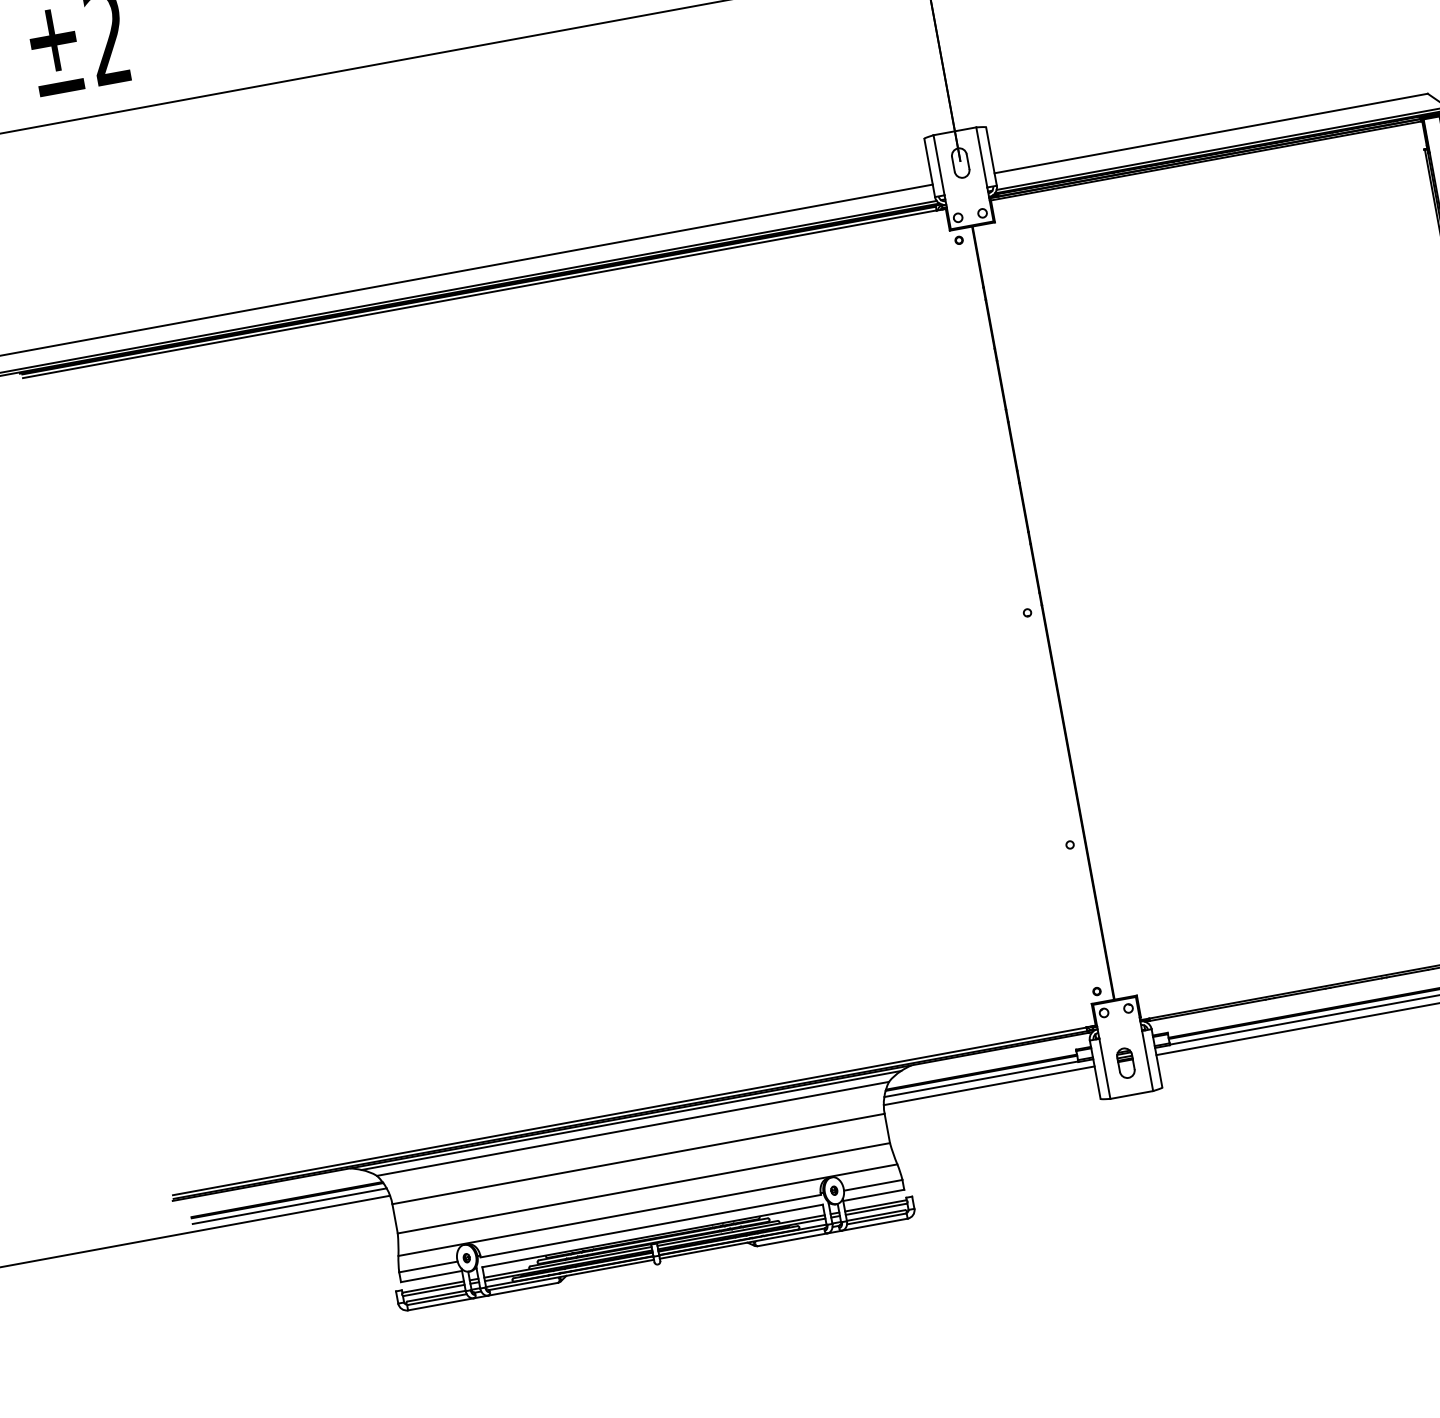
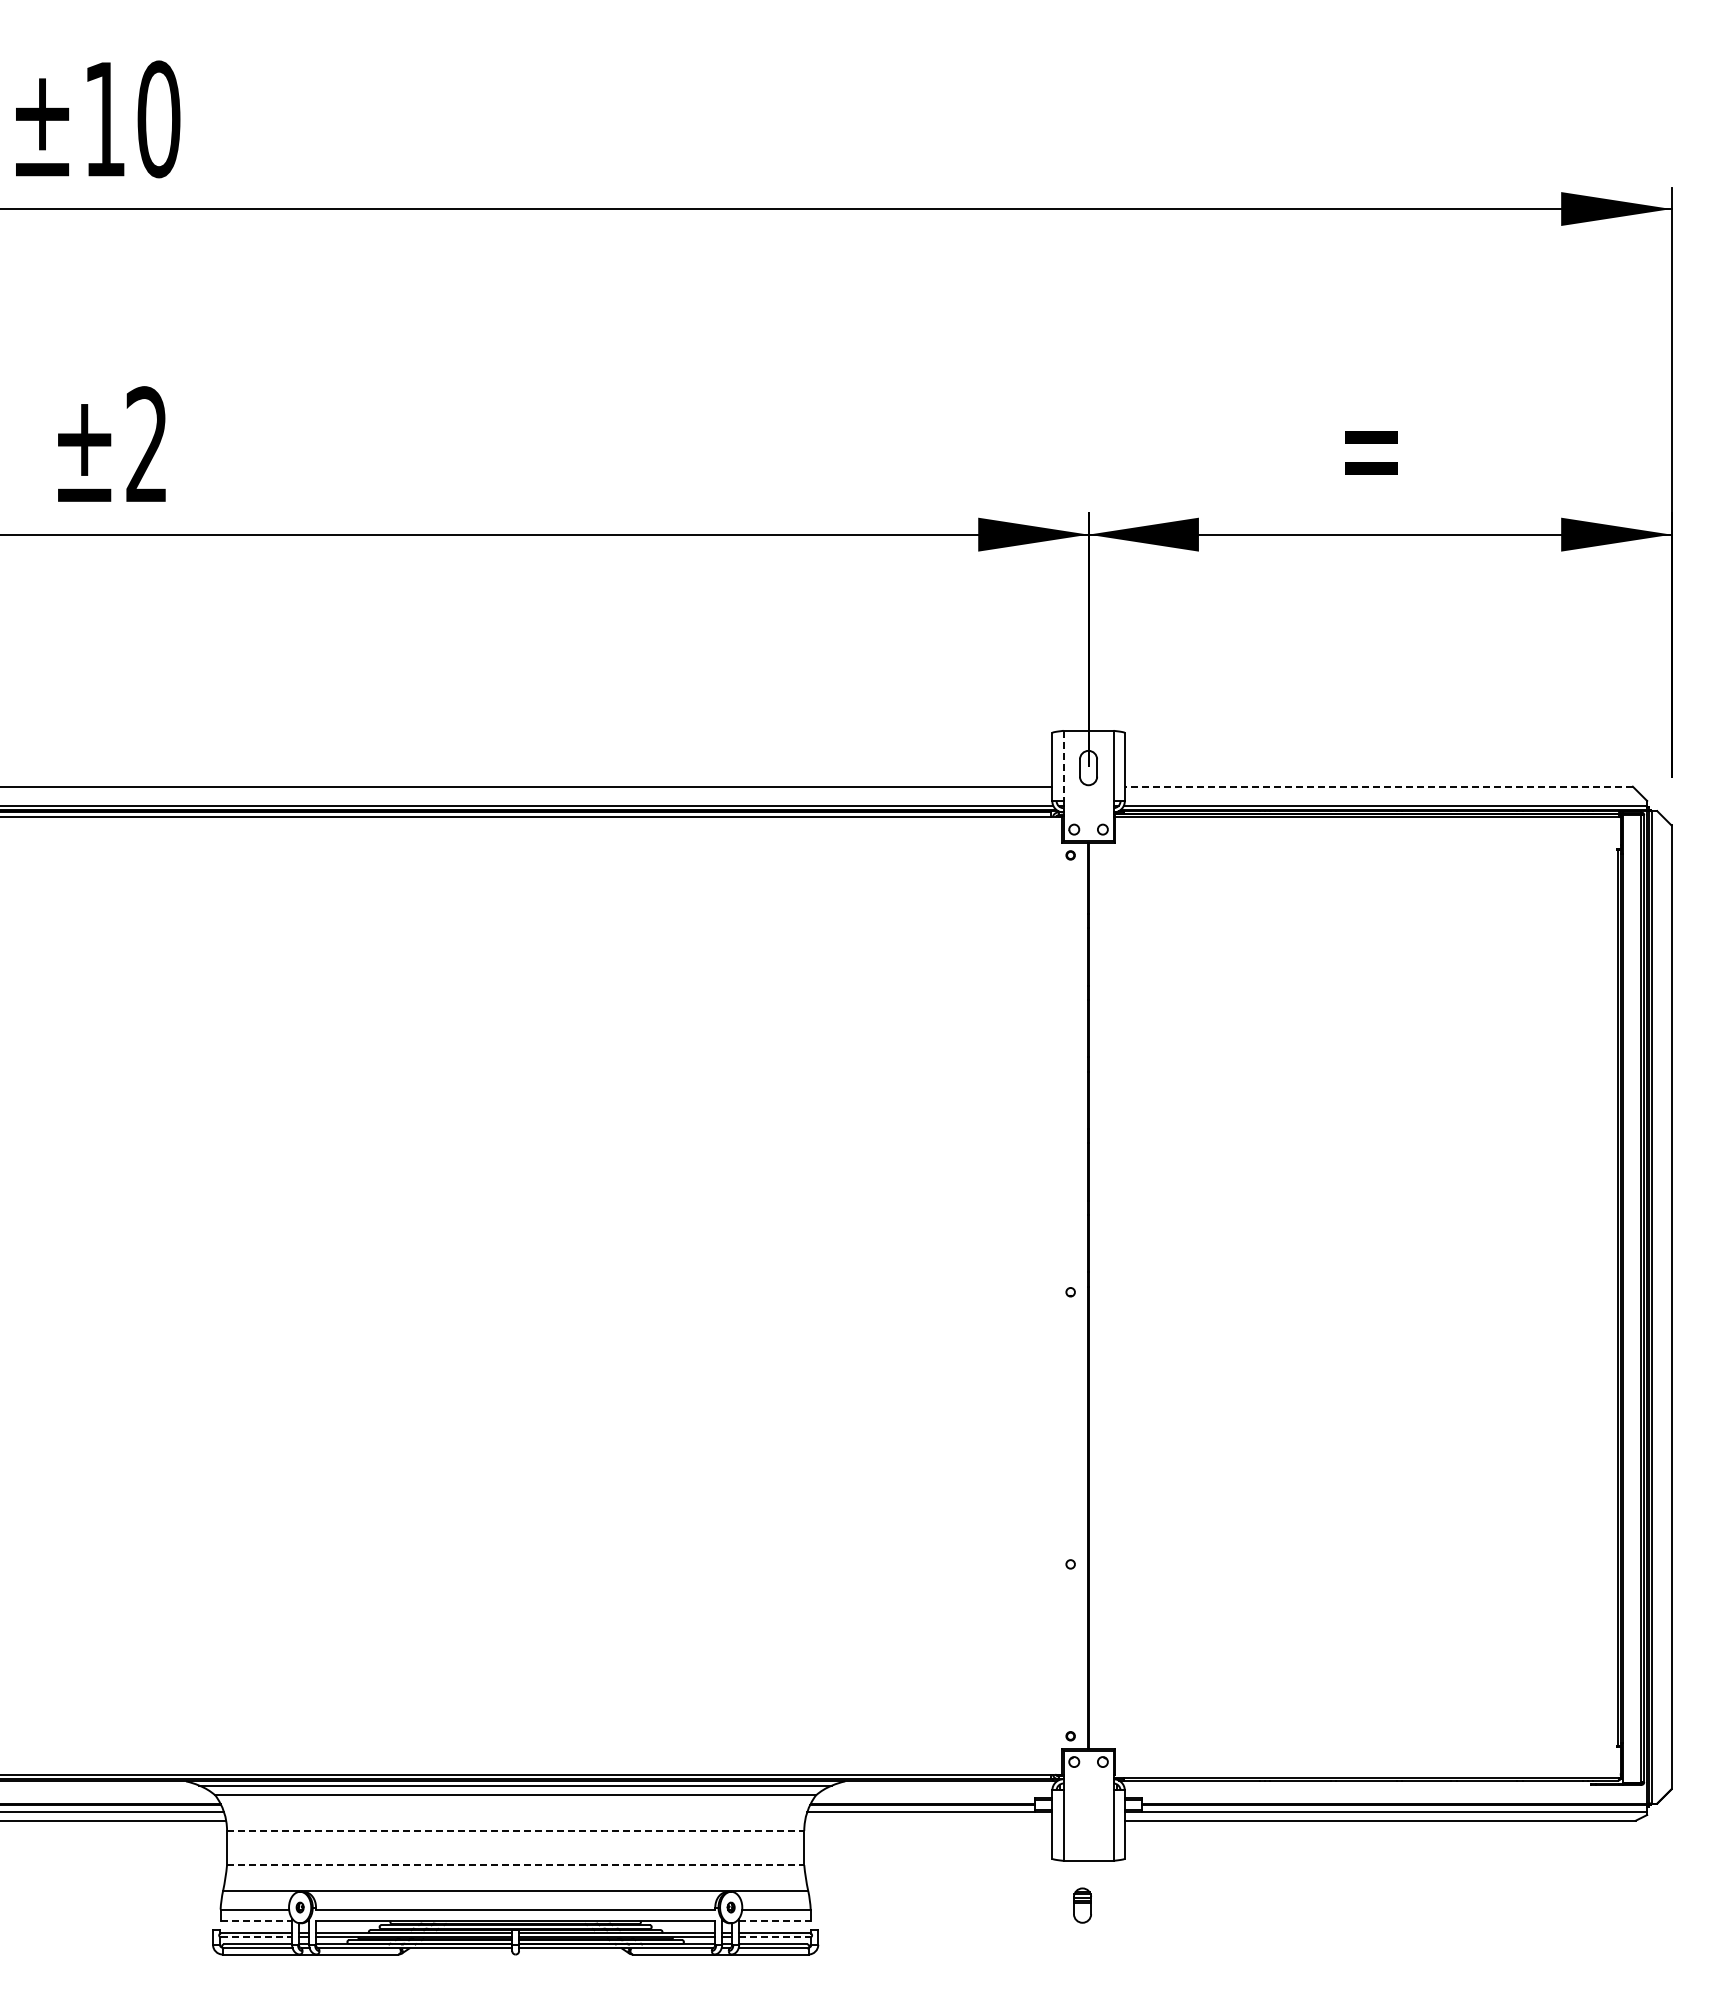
line: (1210, 133) -> (1378, 786), solid -> dashed
line: (939, 165) -> (1063, 766), solid -> dashed
part: (1125, 1063) -> (1082, 1905), moved
line: (988, 1085) -> (928, 1820), removed
line: (638, 1158) -> (515, 1830), solid -> dashed
line: (643, 1188) -> (515, 1865), solid -> dashed
line: (873, 1195) -> (774, 1921), solid -> dashed
line: (876, 1209) -> (775, 1937), solid -> dashed
line: (431, 1276) -> (256, 1921), solid -> dashed
line: (435, 1290) -> (257, 1937), solid -> dashed

